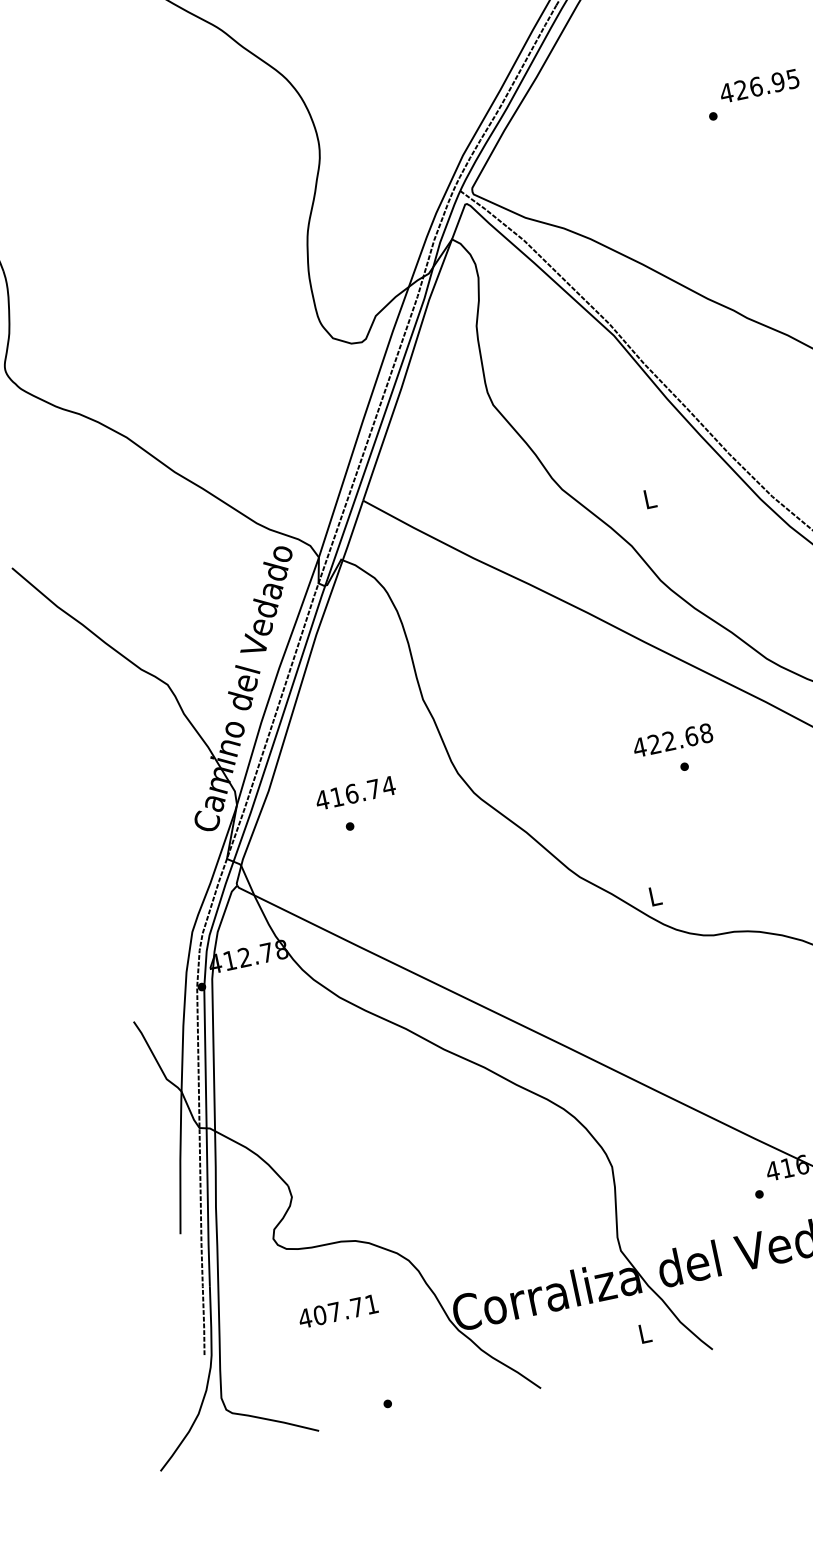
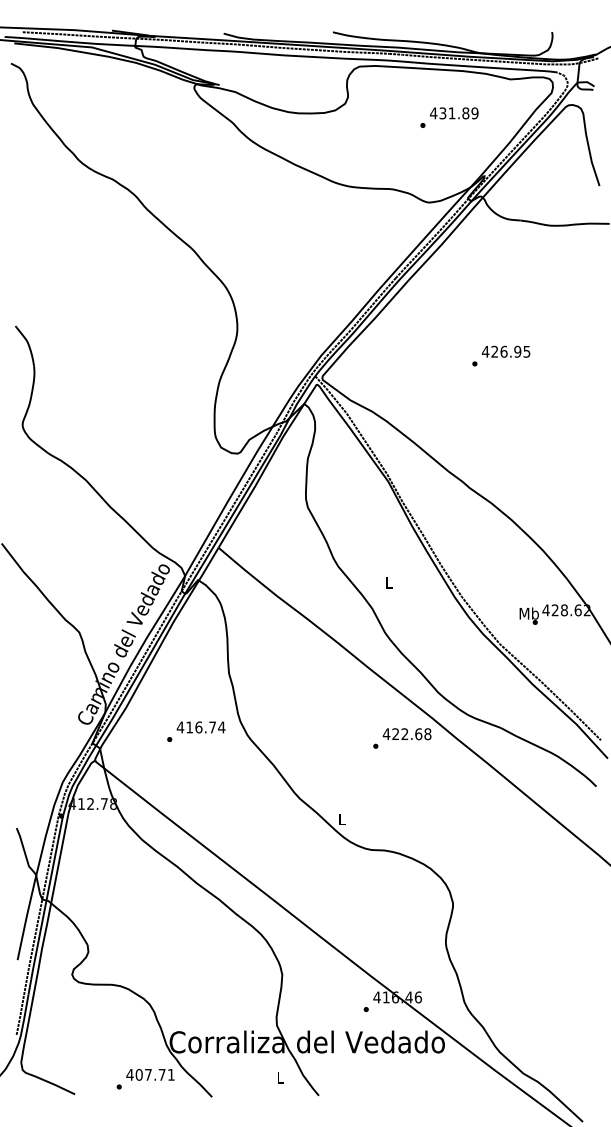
text: (671, 741) -> (406, 734), moved
text: (354, 793) -> (200, 727), moved
text: (338, 1310) -> (150, 1074), moved

